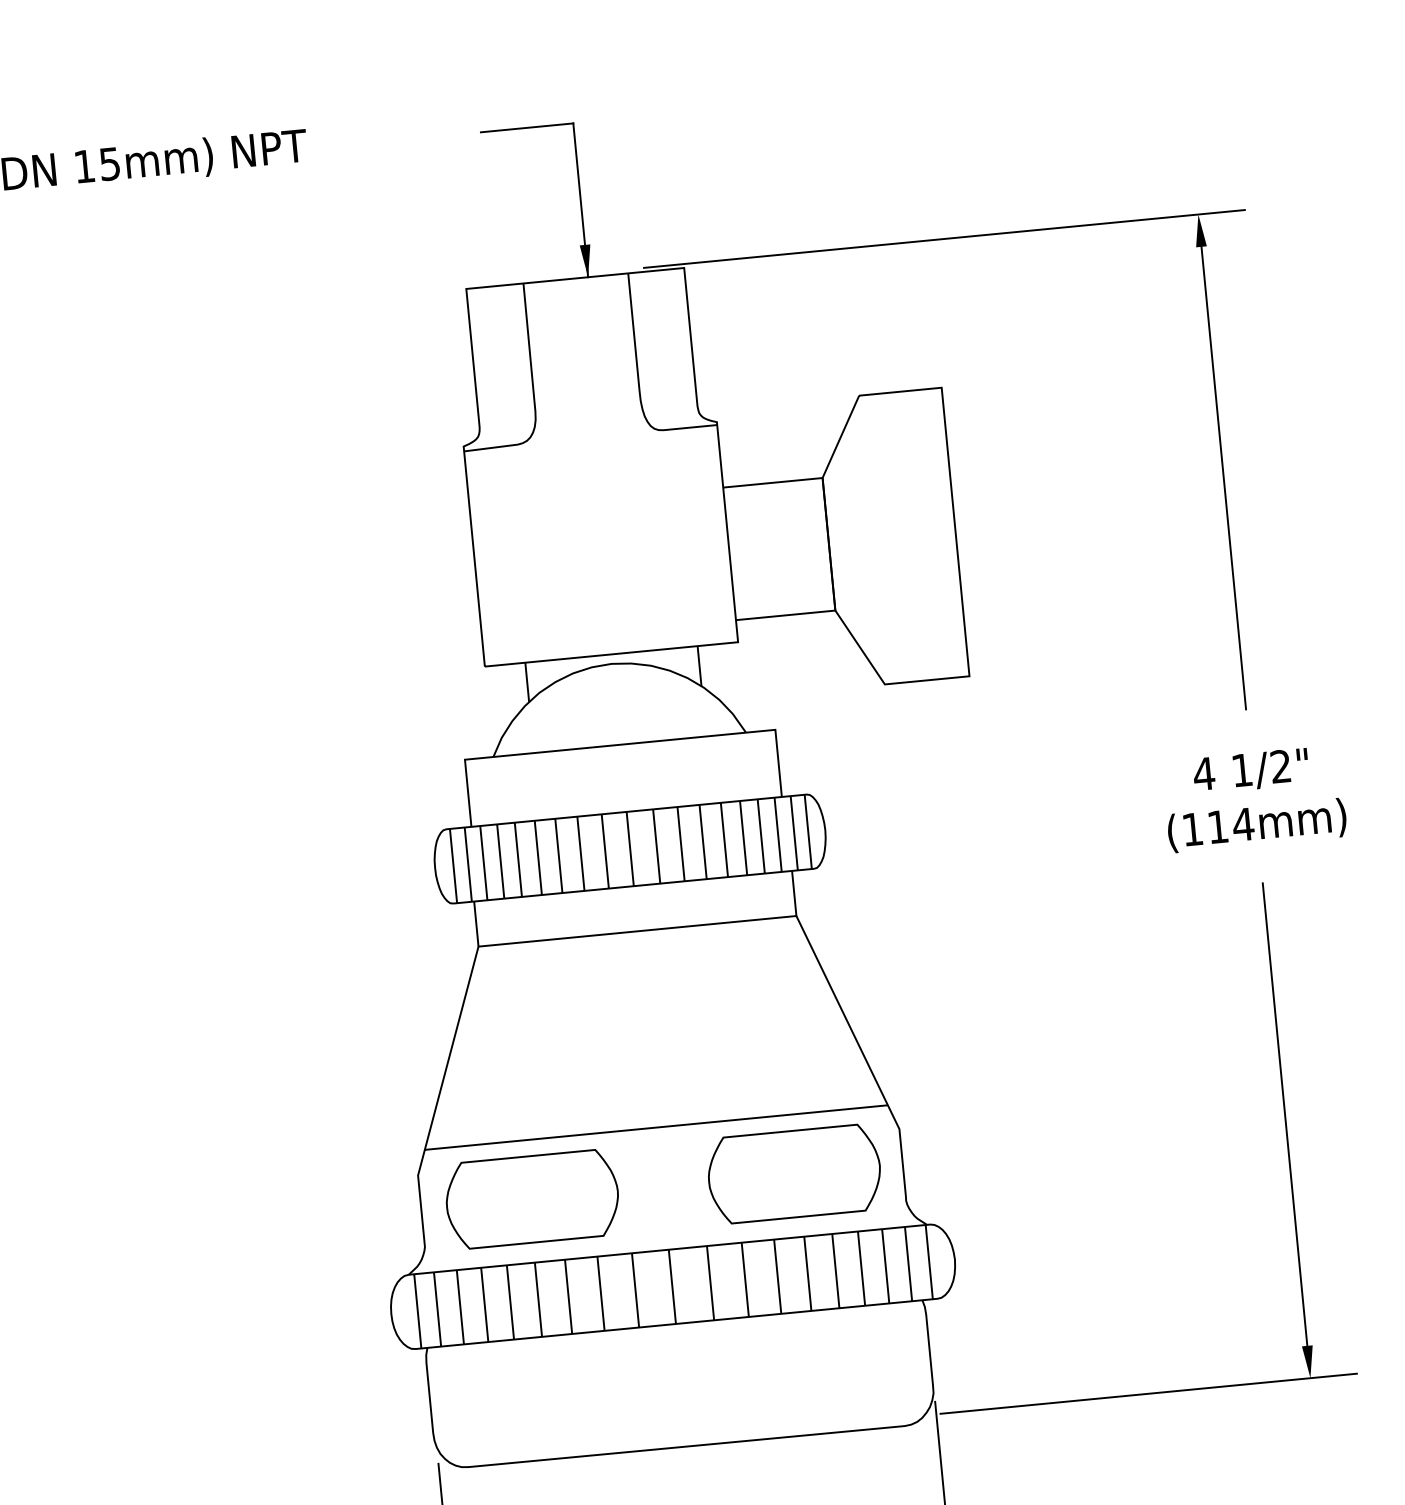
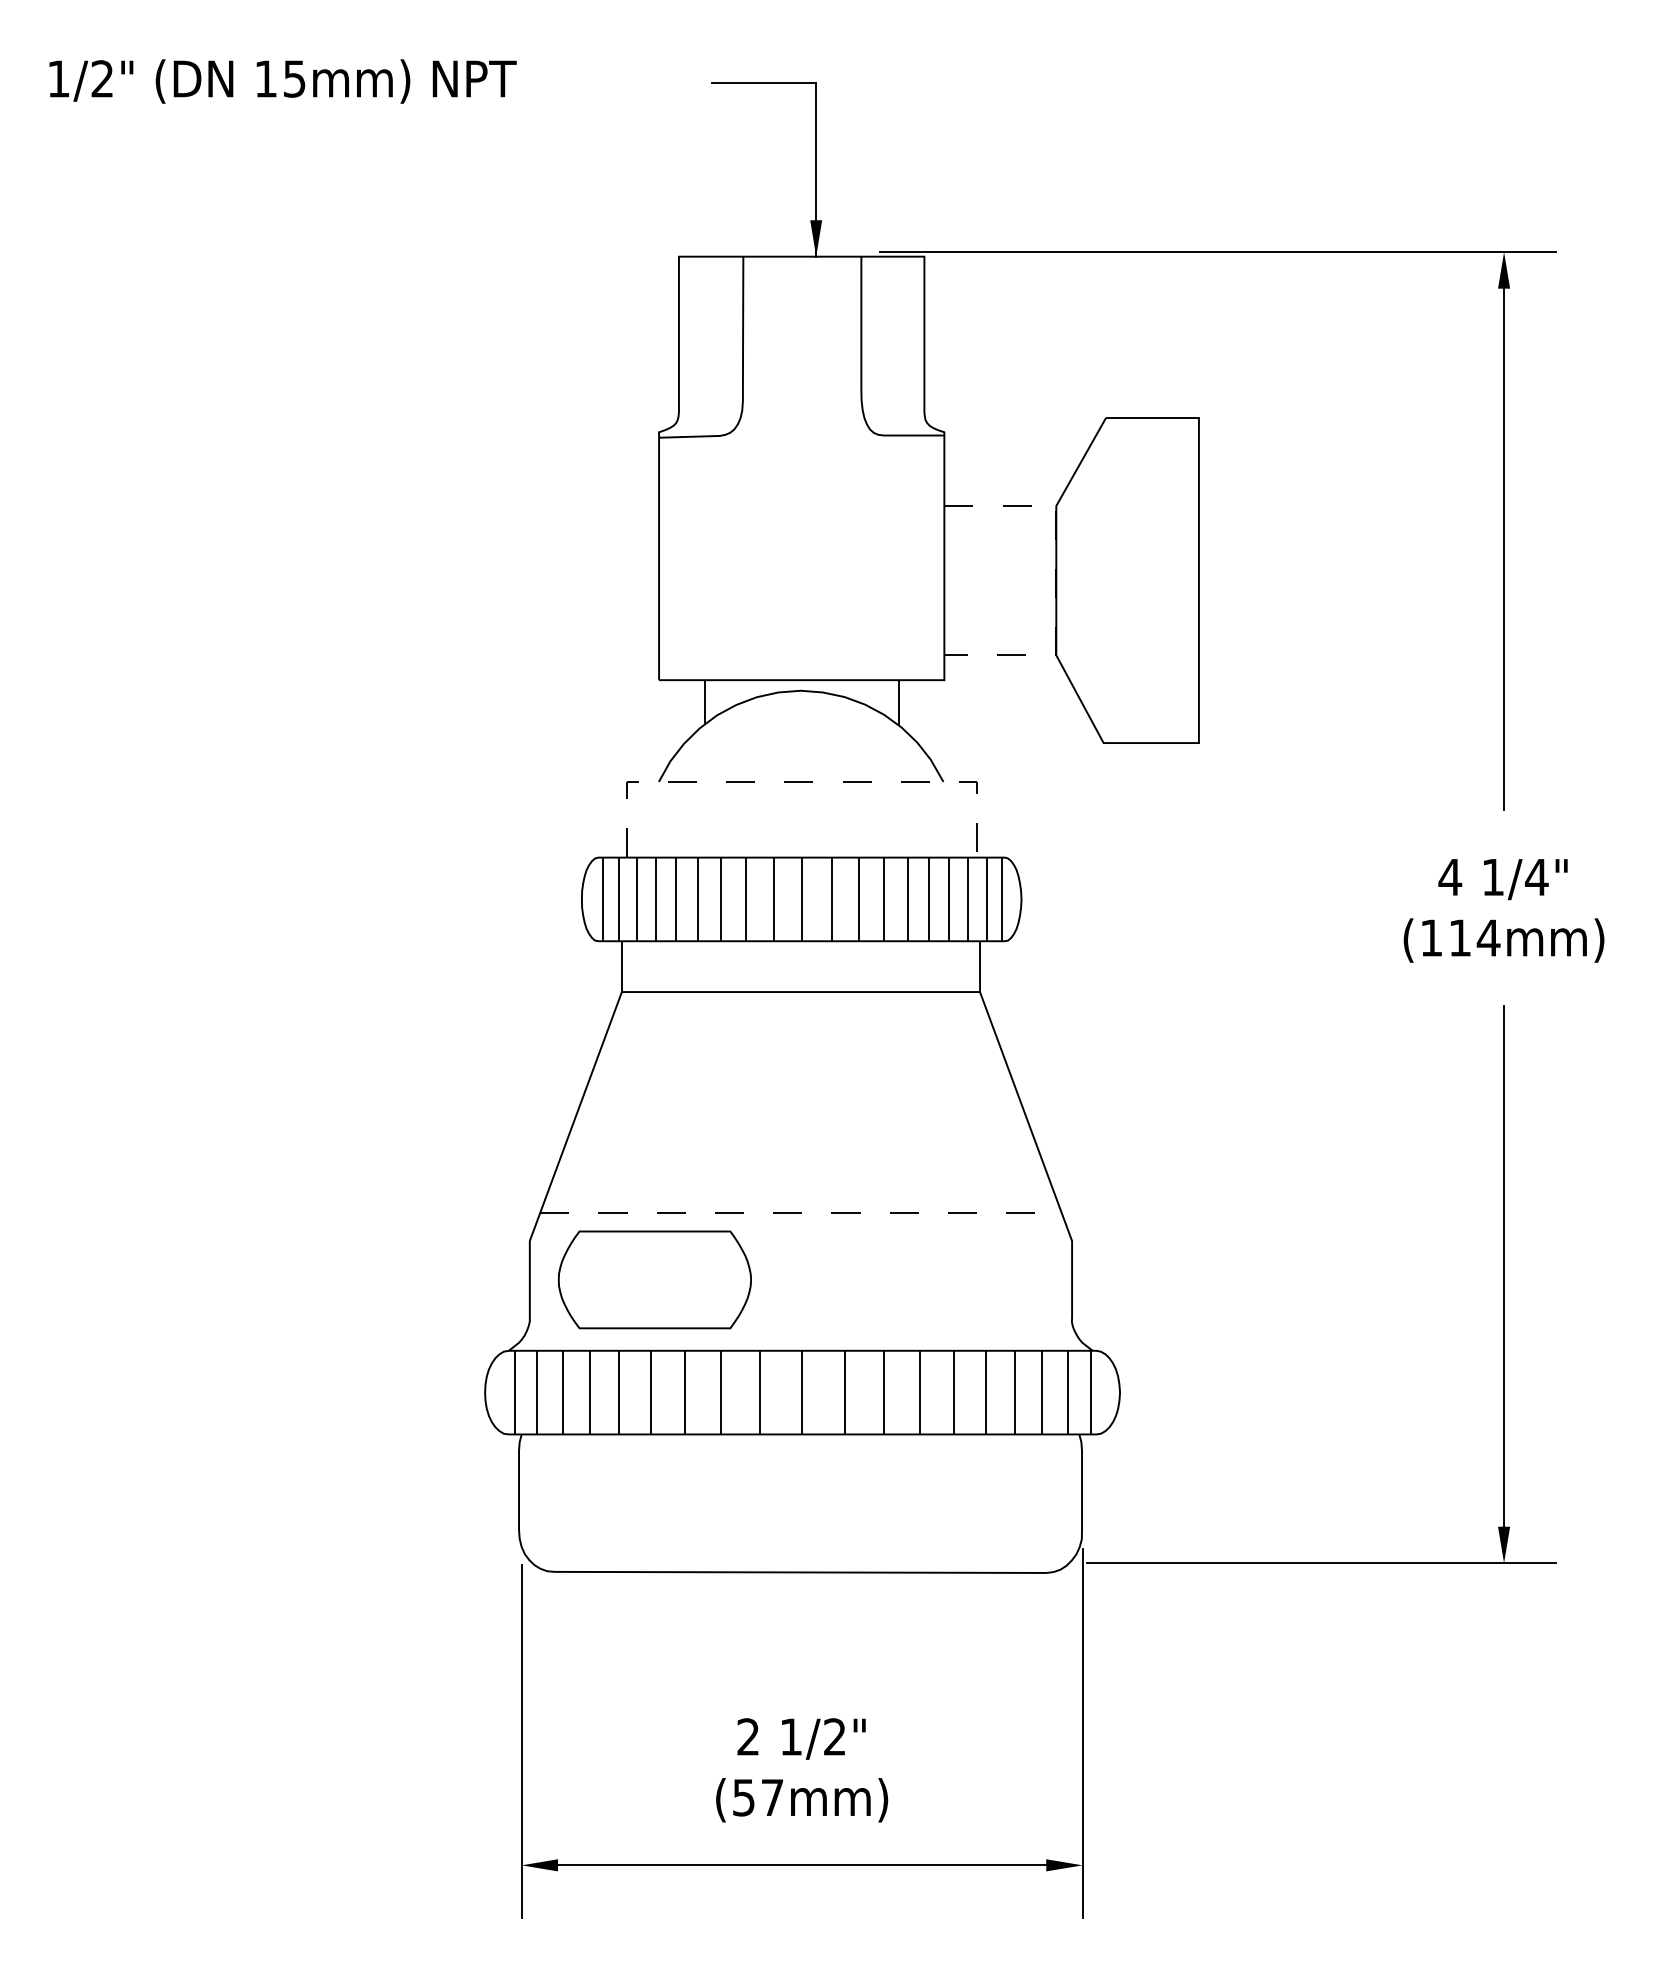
line: (829, 544) -> (1056, 580), solid -> dashed
line: (619, 744) -> (801, 781), solid -> dashed
text: (1280, 765) -> (1536, 876), 1/2" -> 1/4"
line: (655, 1127) -> (800, 1213), solid -> dashed
part: (794, 1173) -> (950, 1279), removed

